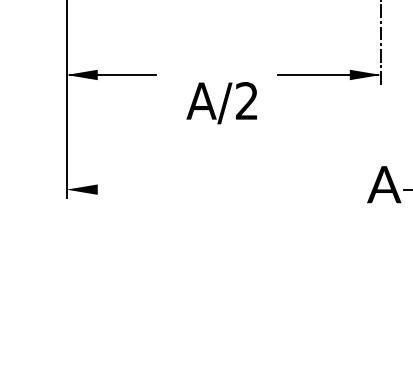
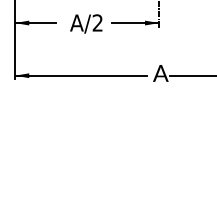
text: (222, 102) -> (86, 23), moved
line: (211, 189) -> (81, 75), added

